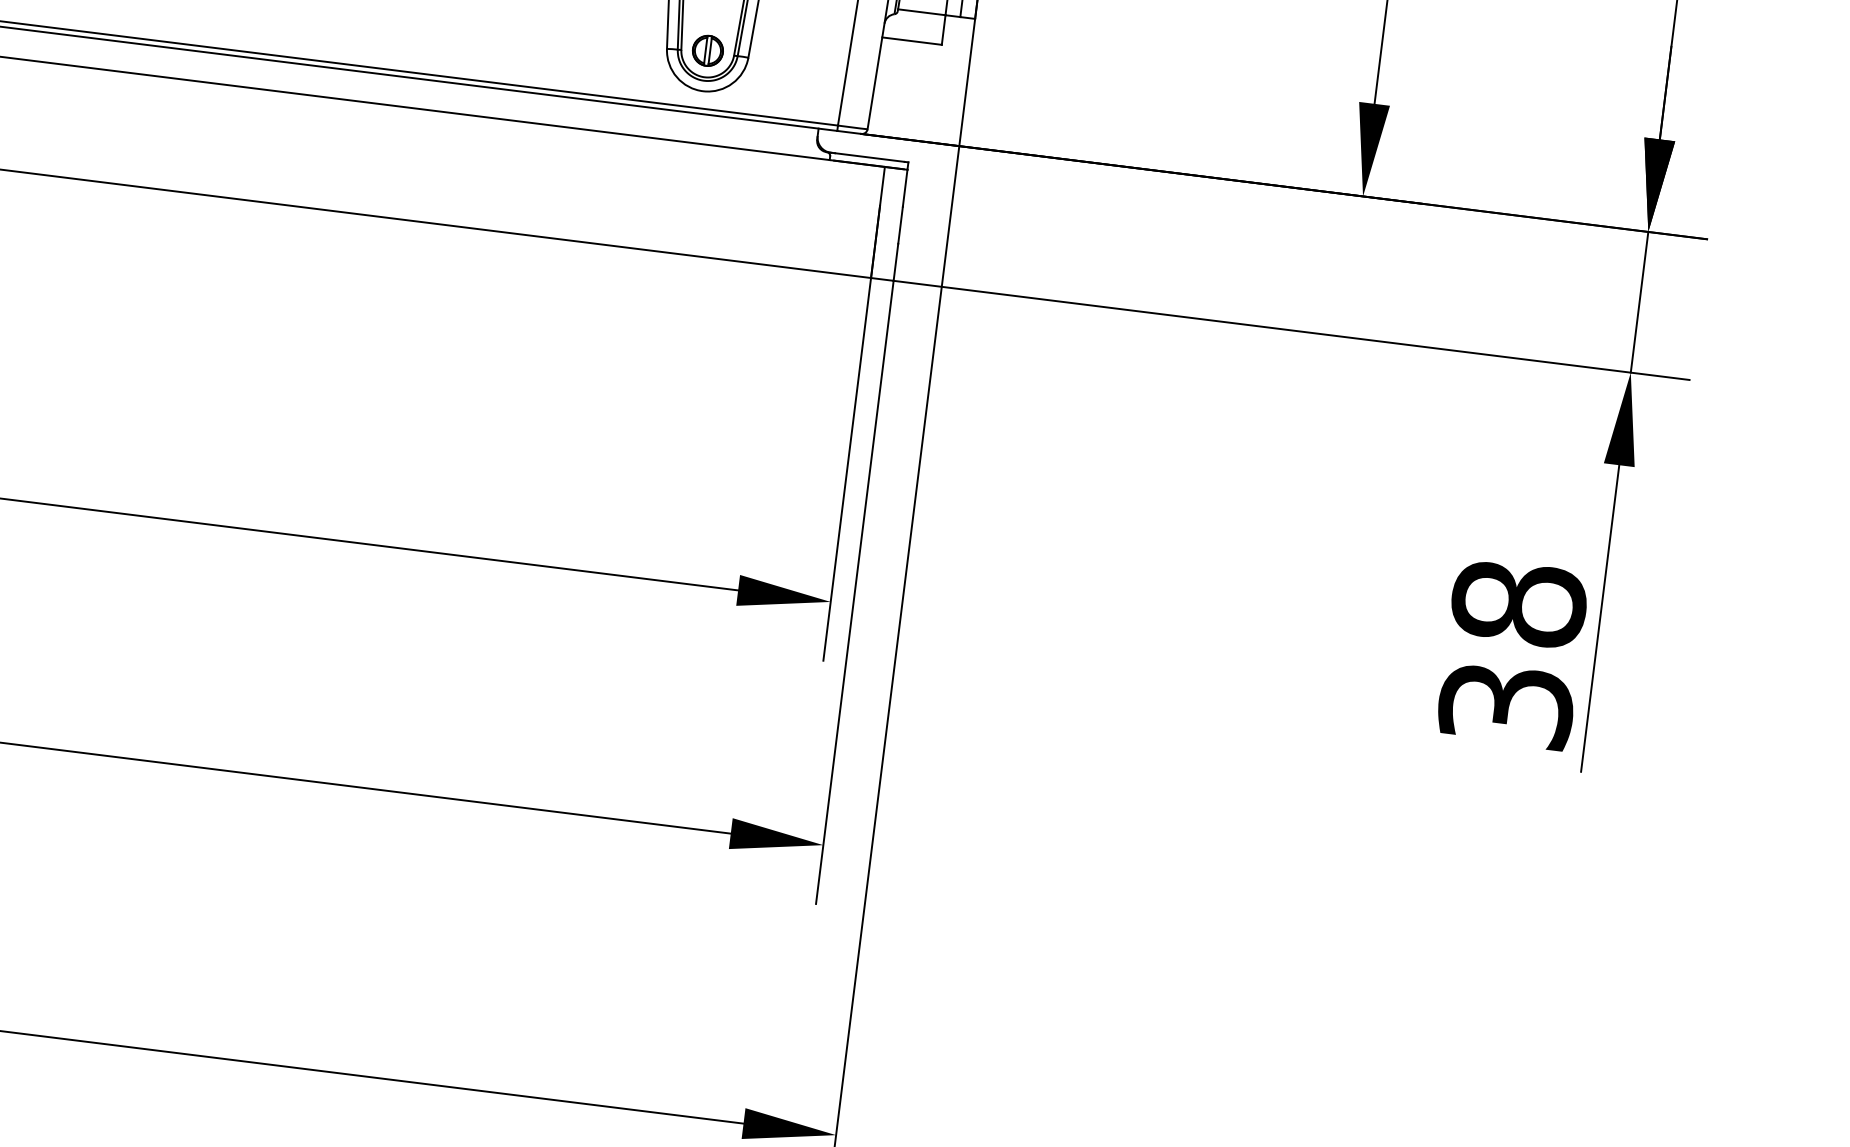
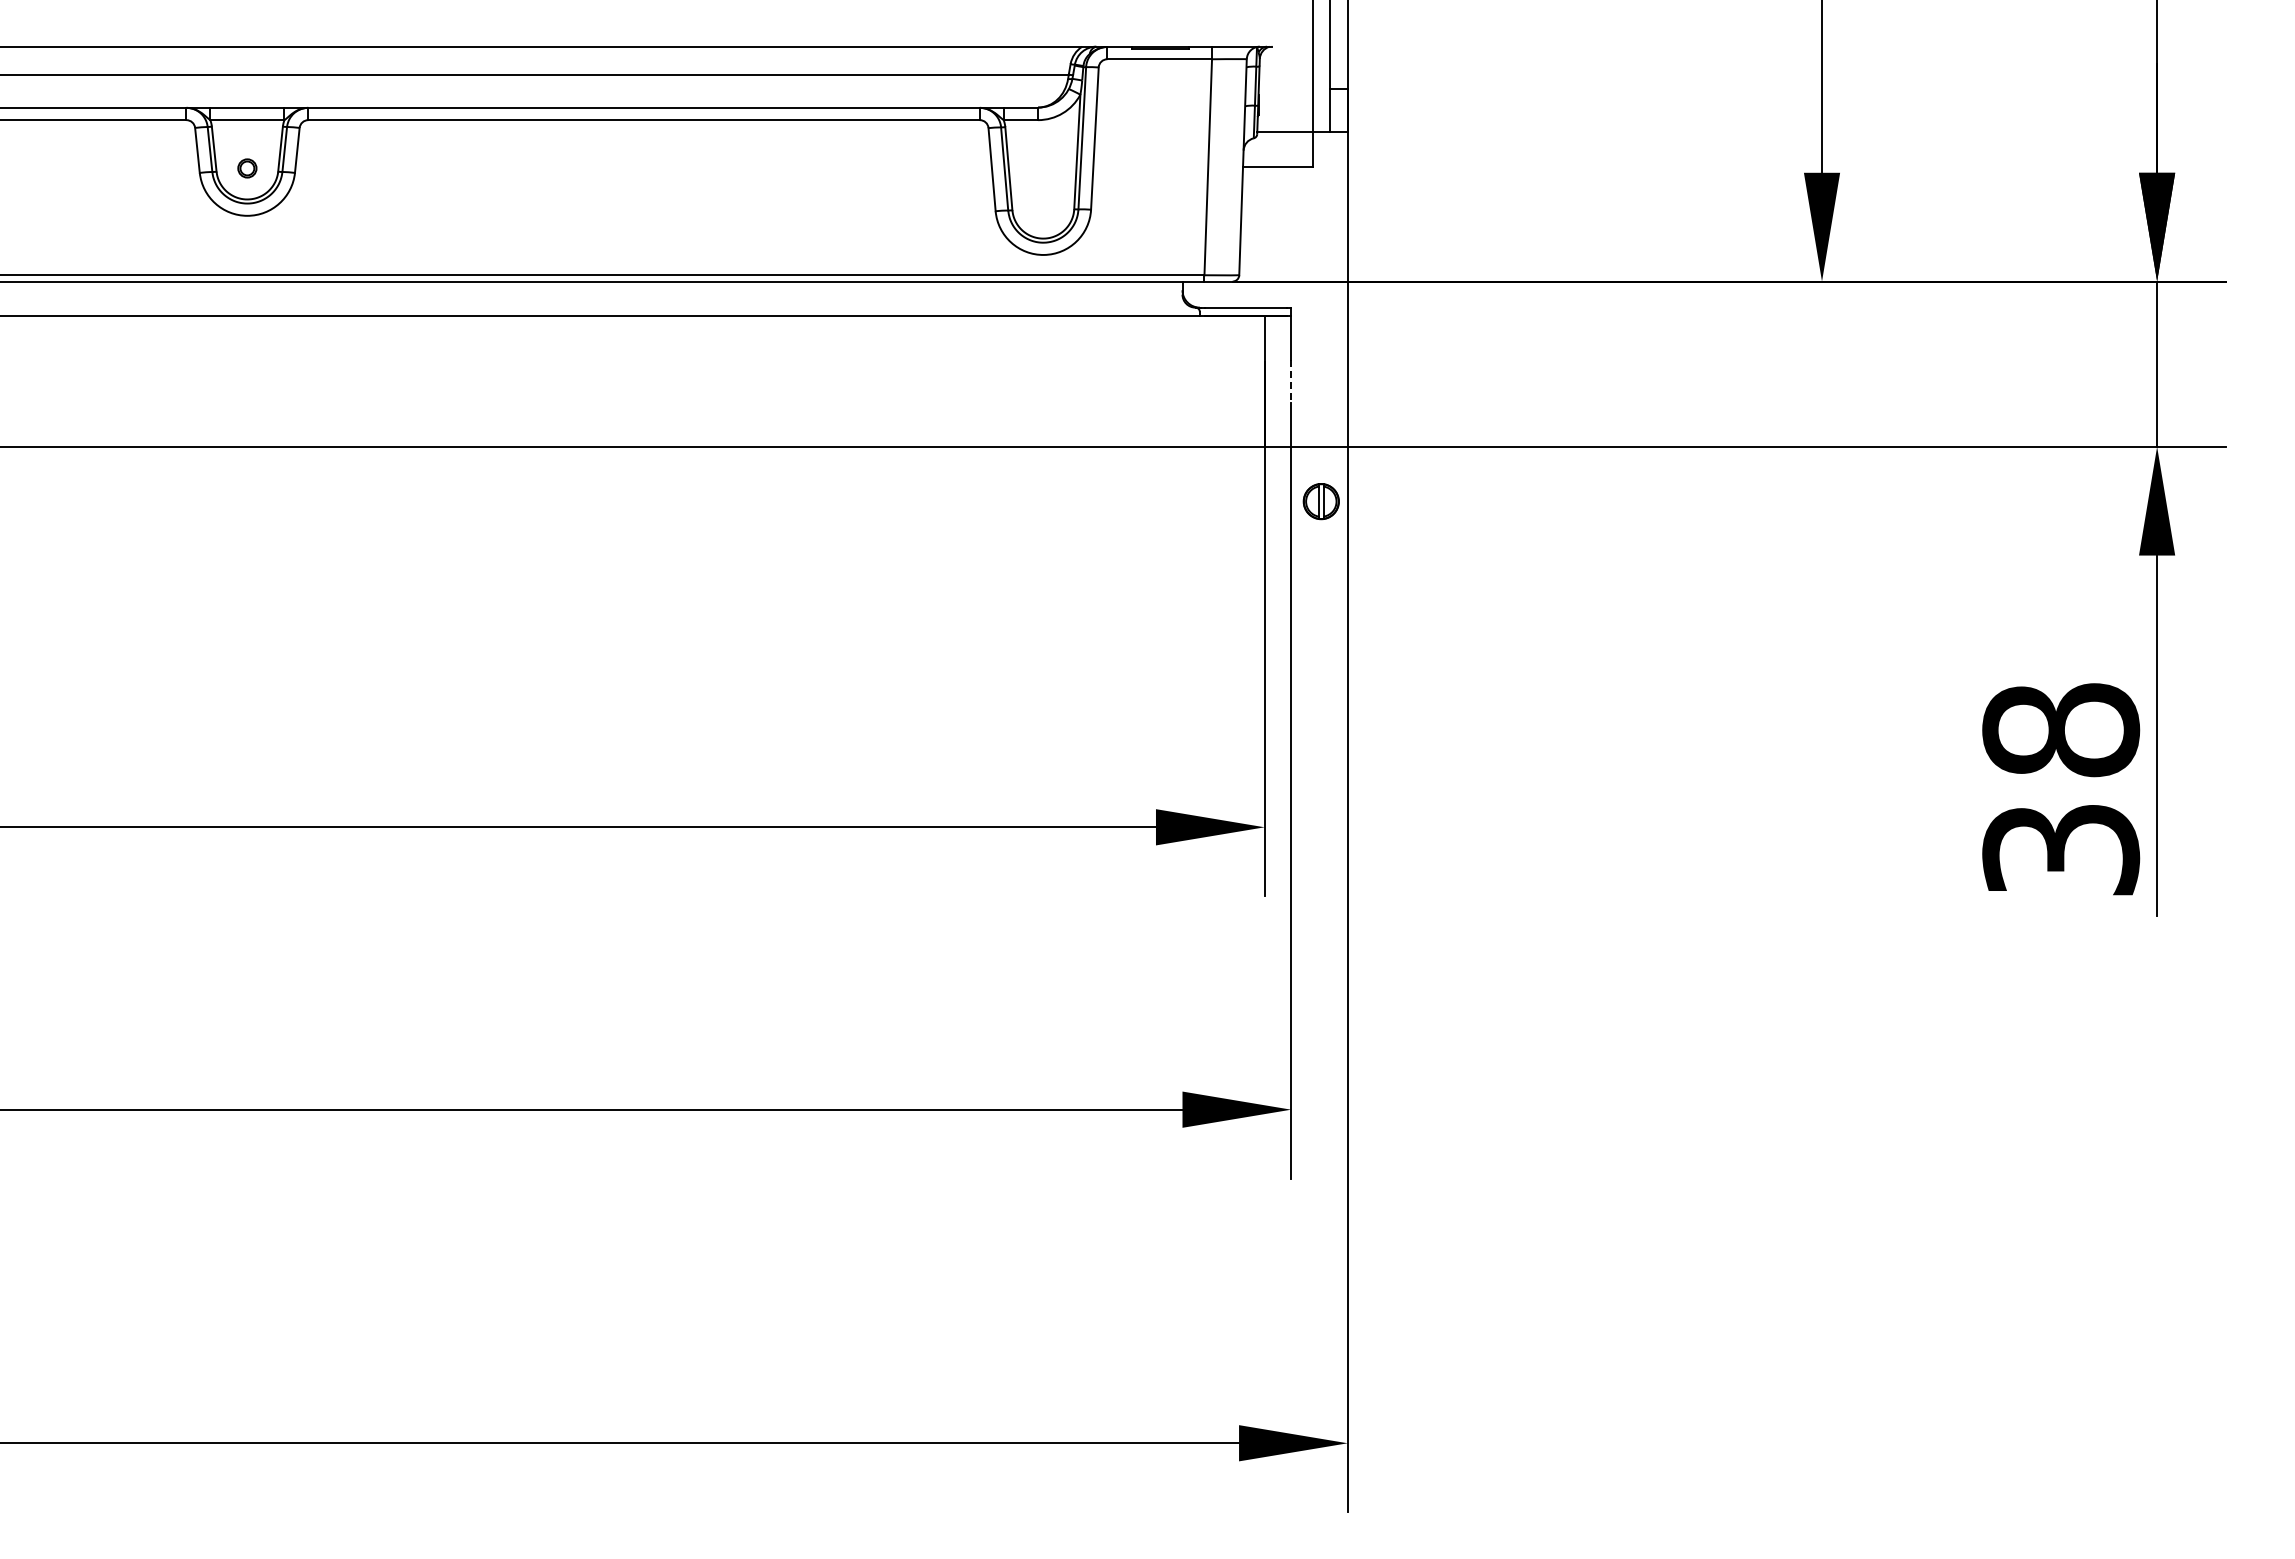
part: (707, 50) -> (1320, 501), moved
line: (900, 225) -> (1291, 381), solid -> dashed

